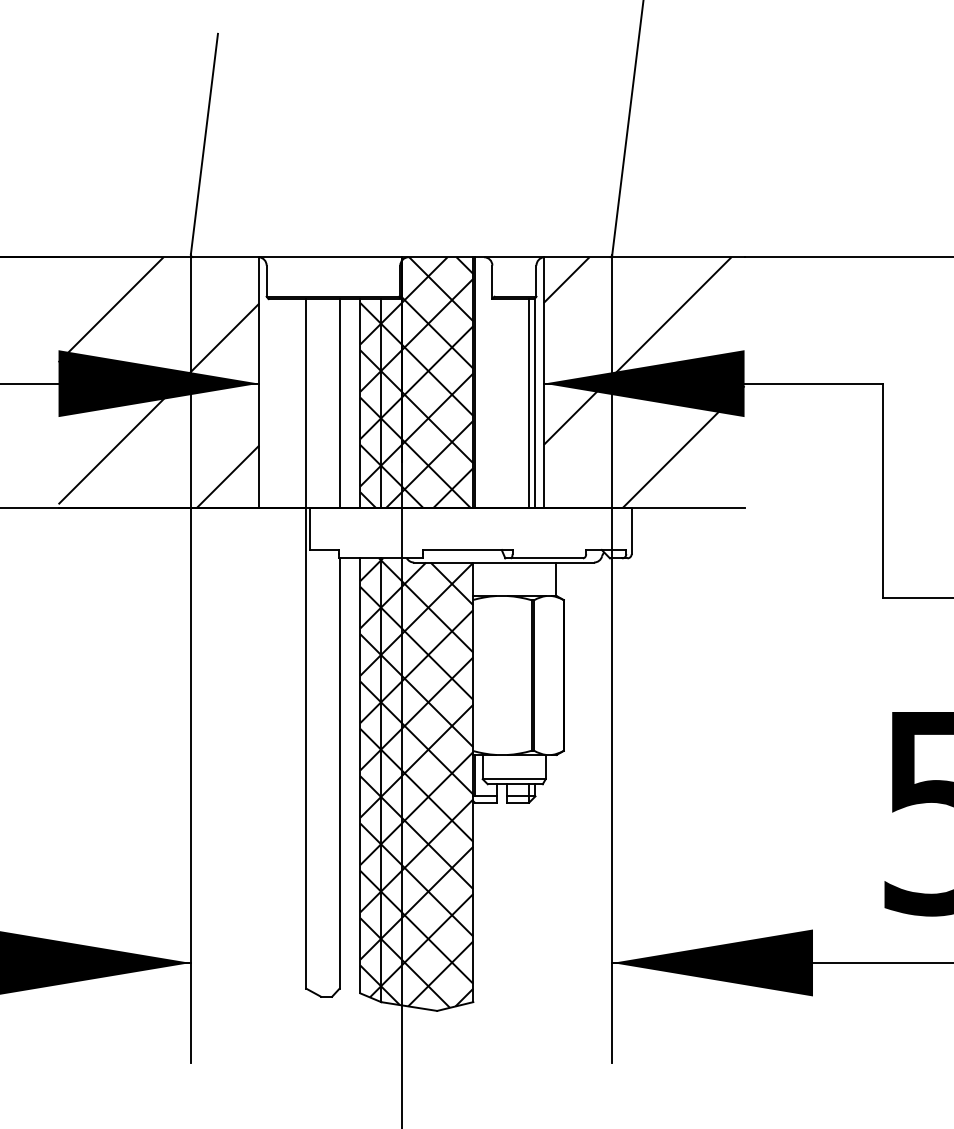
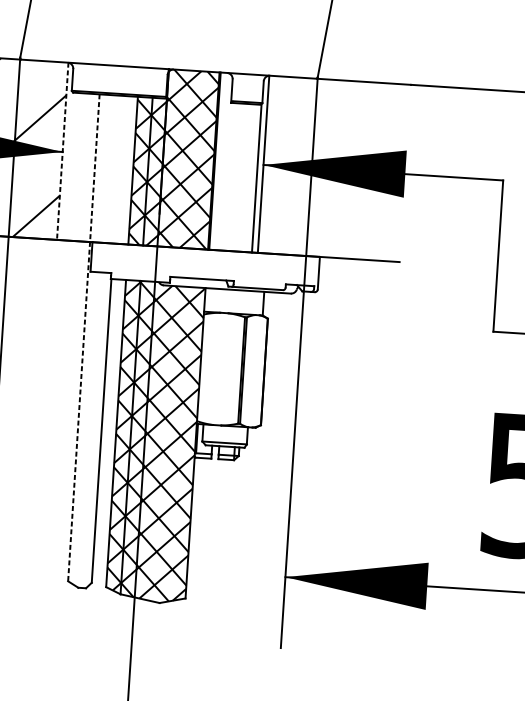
hatch: (643, 382) -> (334, 168), removed
line: (259, 383) -> (62, 151), solid -> dashed
line: (339, 403) -> (118, 169), removed
line: (529, 403) -> (252, 178), removed
line: (306, 643) -> (84, 337), solid -> dashed

